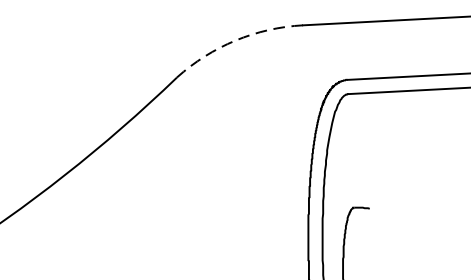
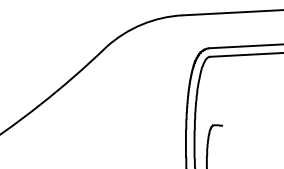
arc: (236, 40) -> (142, 24), dashed -> solid

